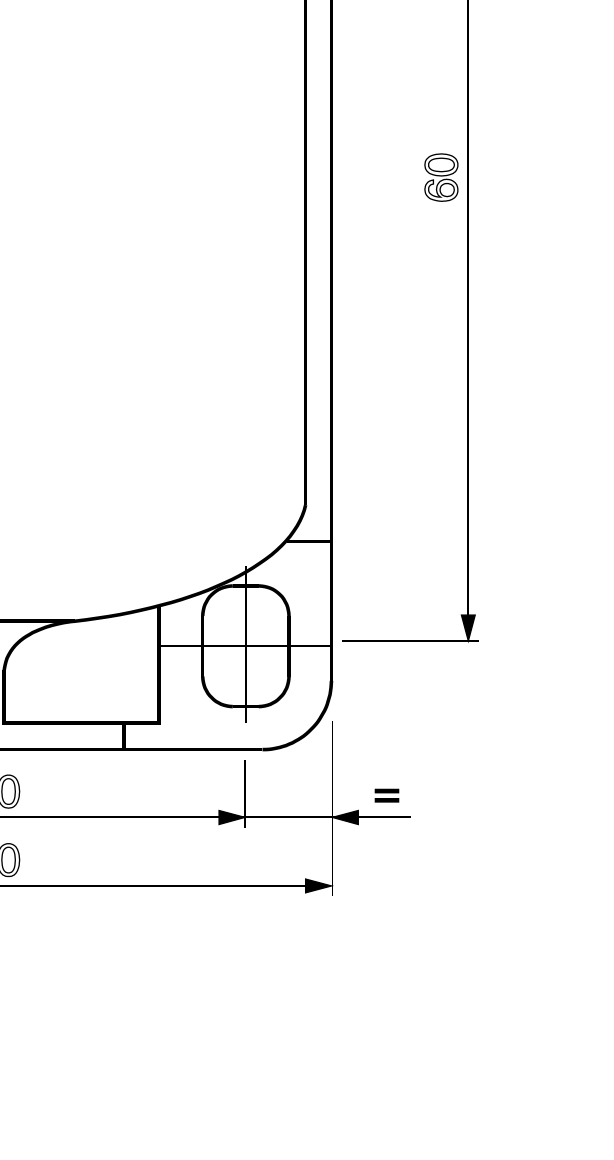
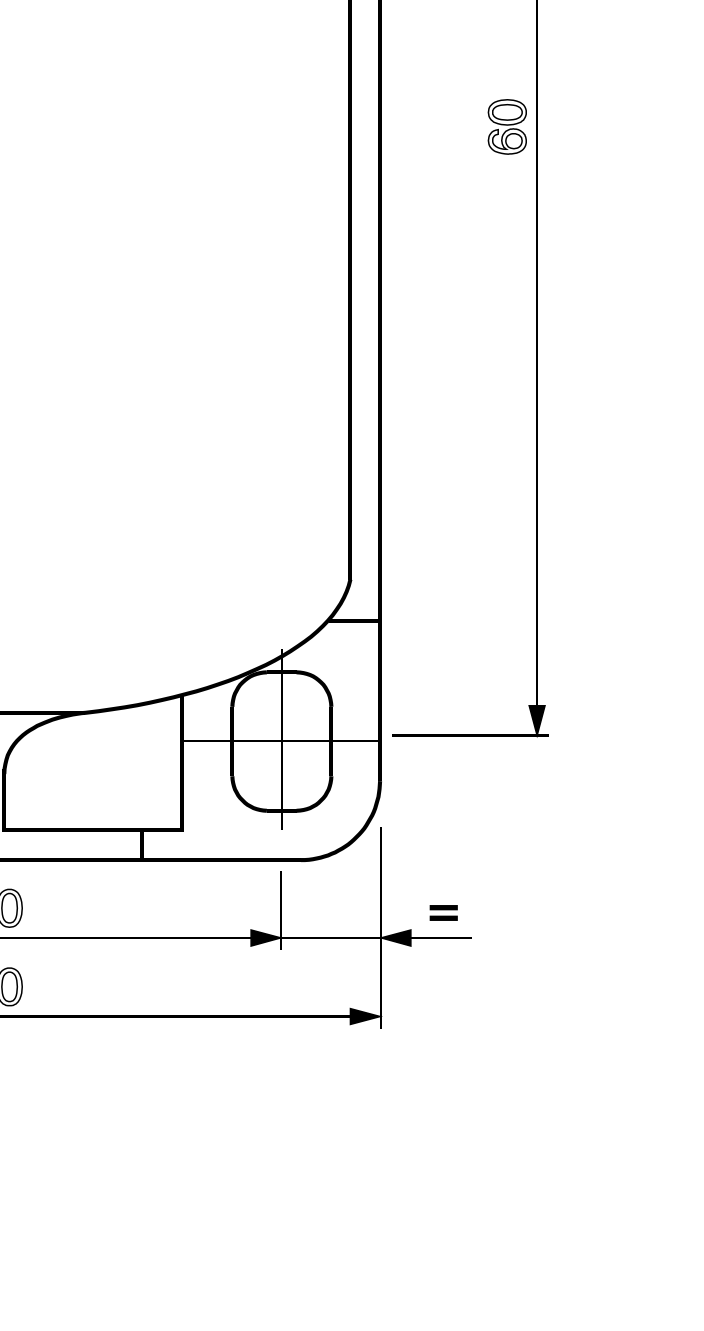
part: (441, 177) -> (507, 126), moved

